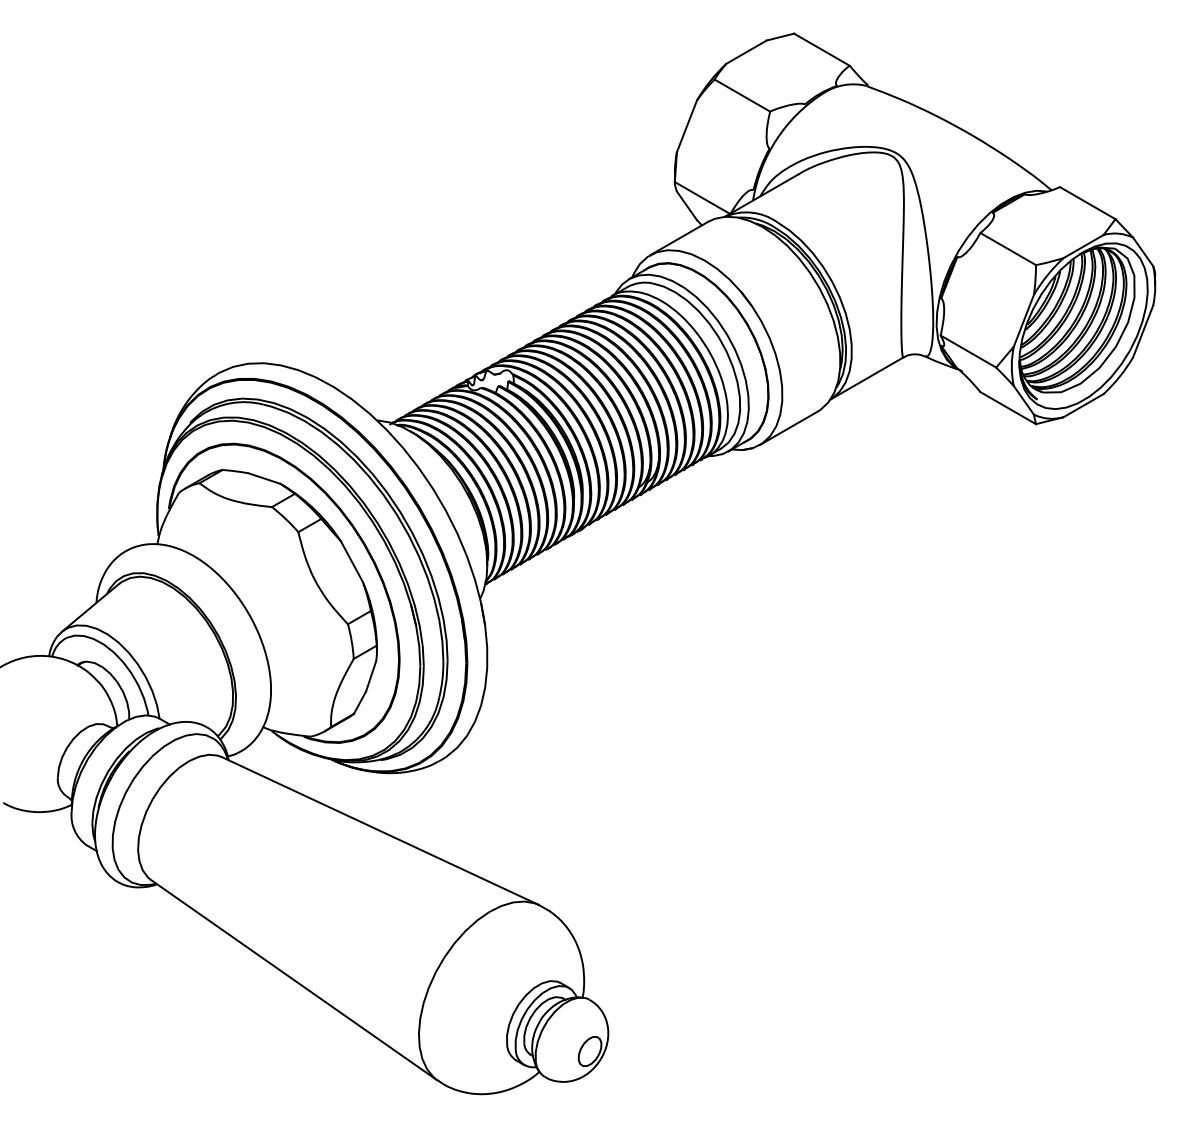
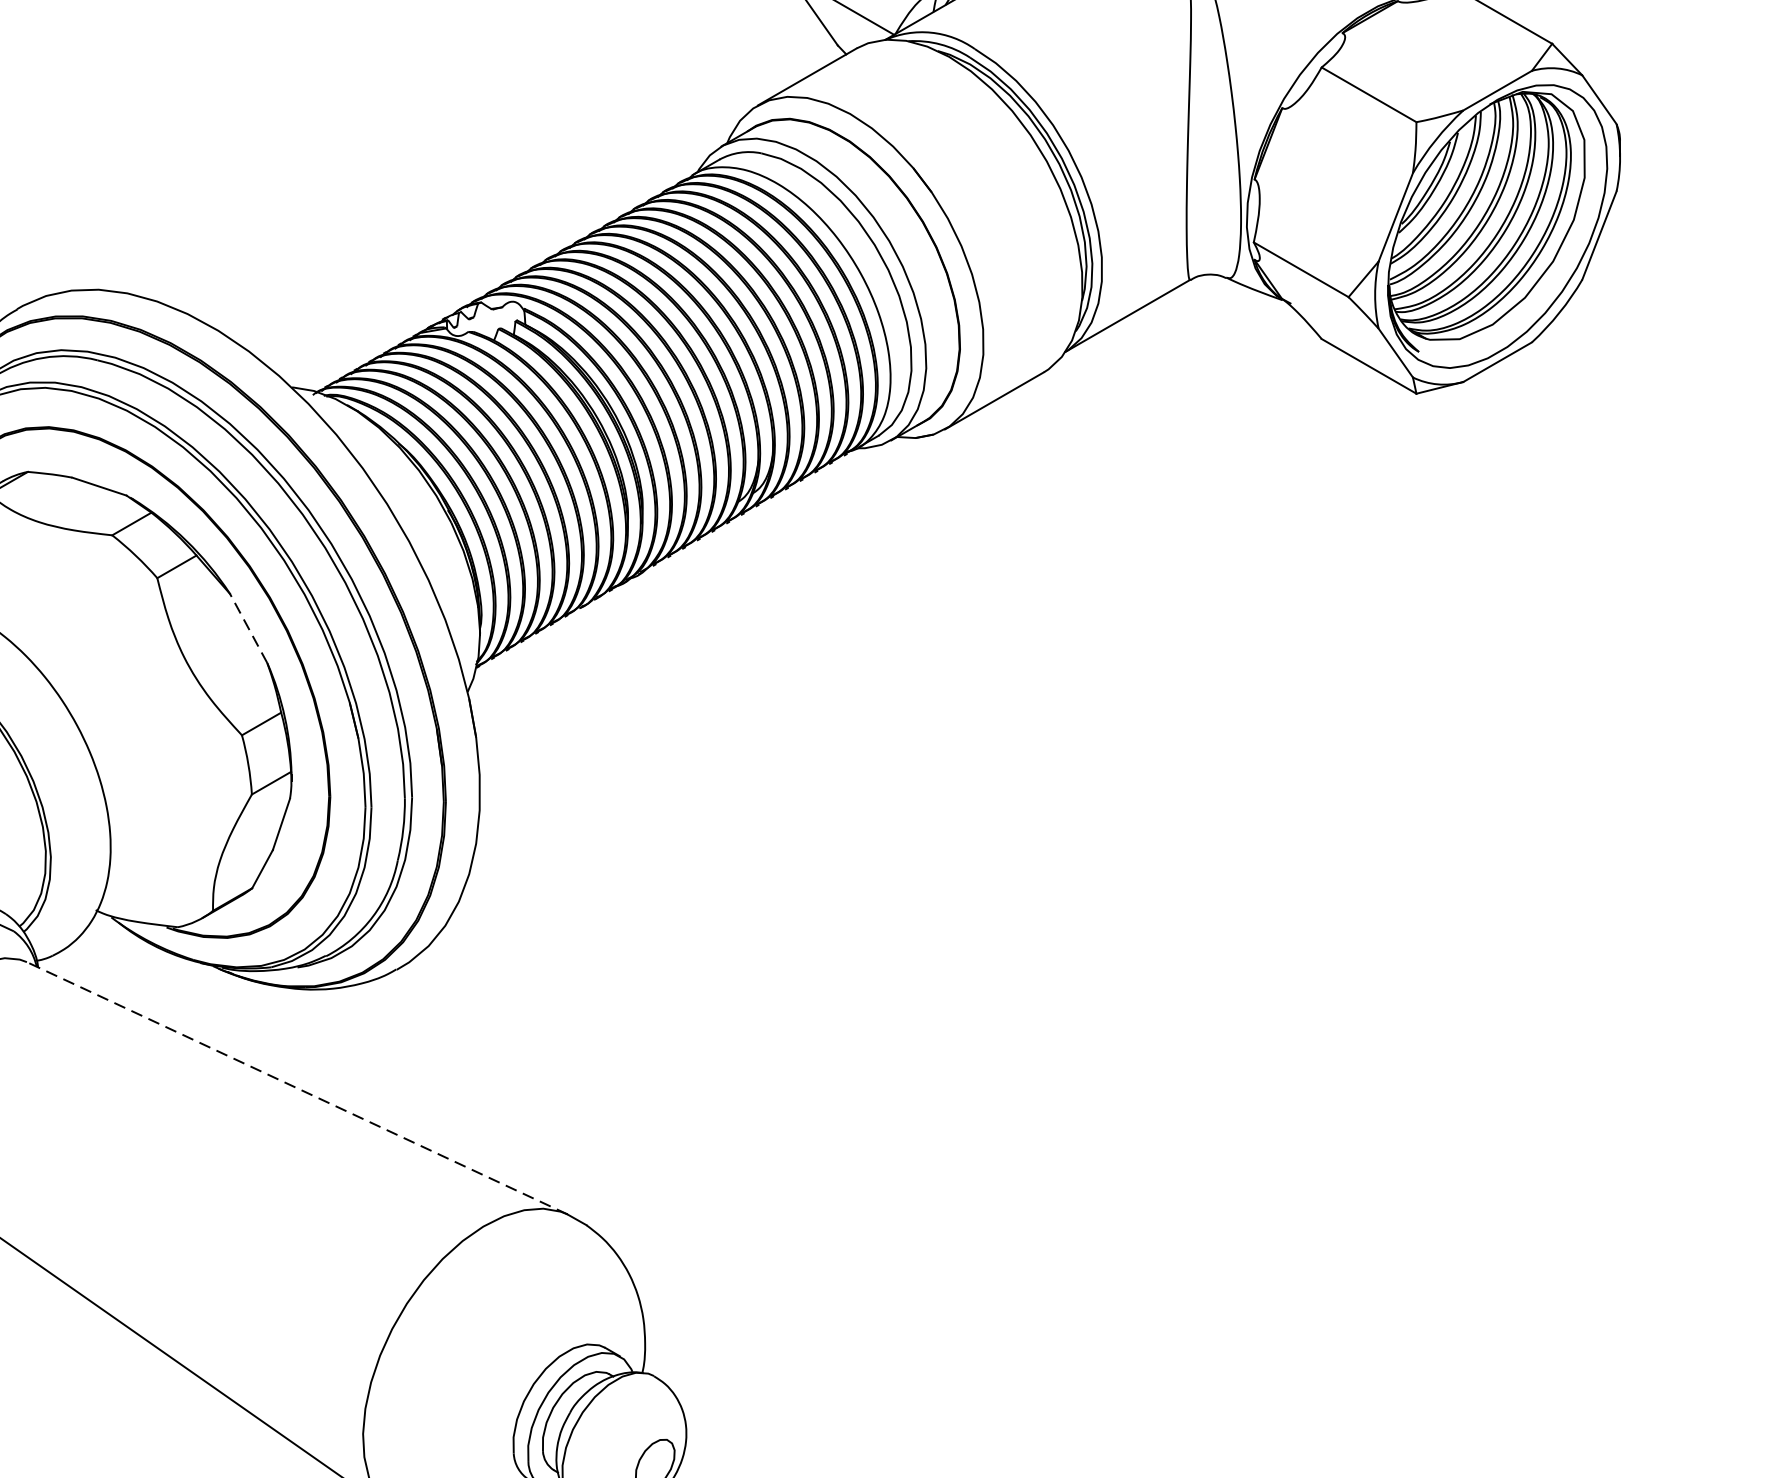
line: (351, 561) -> (248, 628), solid -> dashed
line: (380, 831) -> (297, 1089), solid -> dashed

